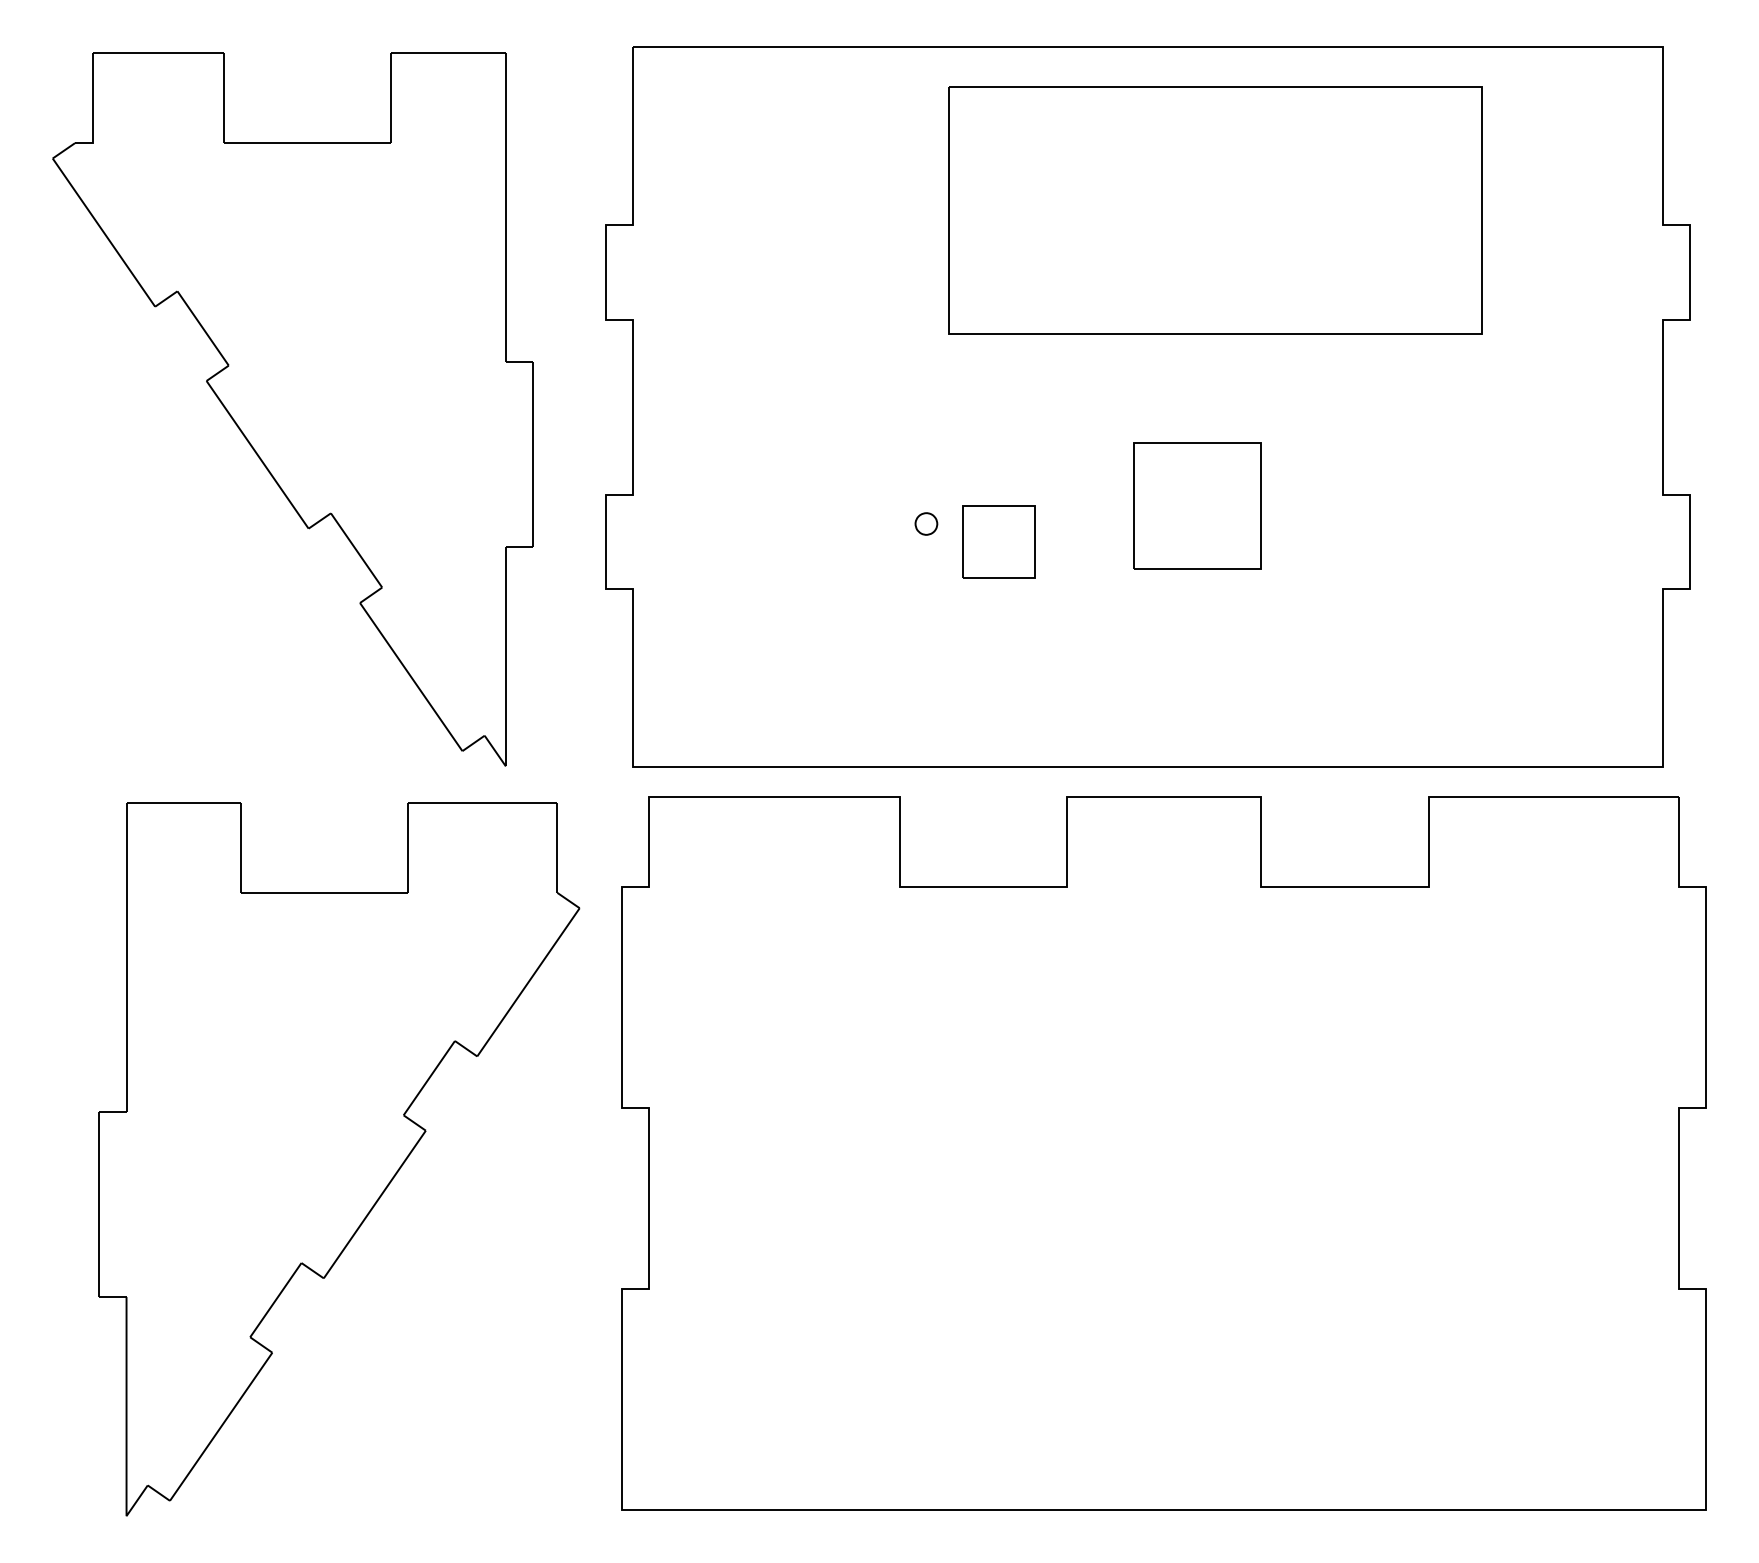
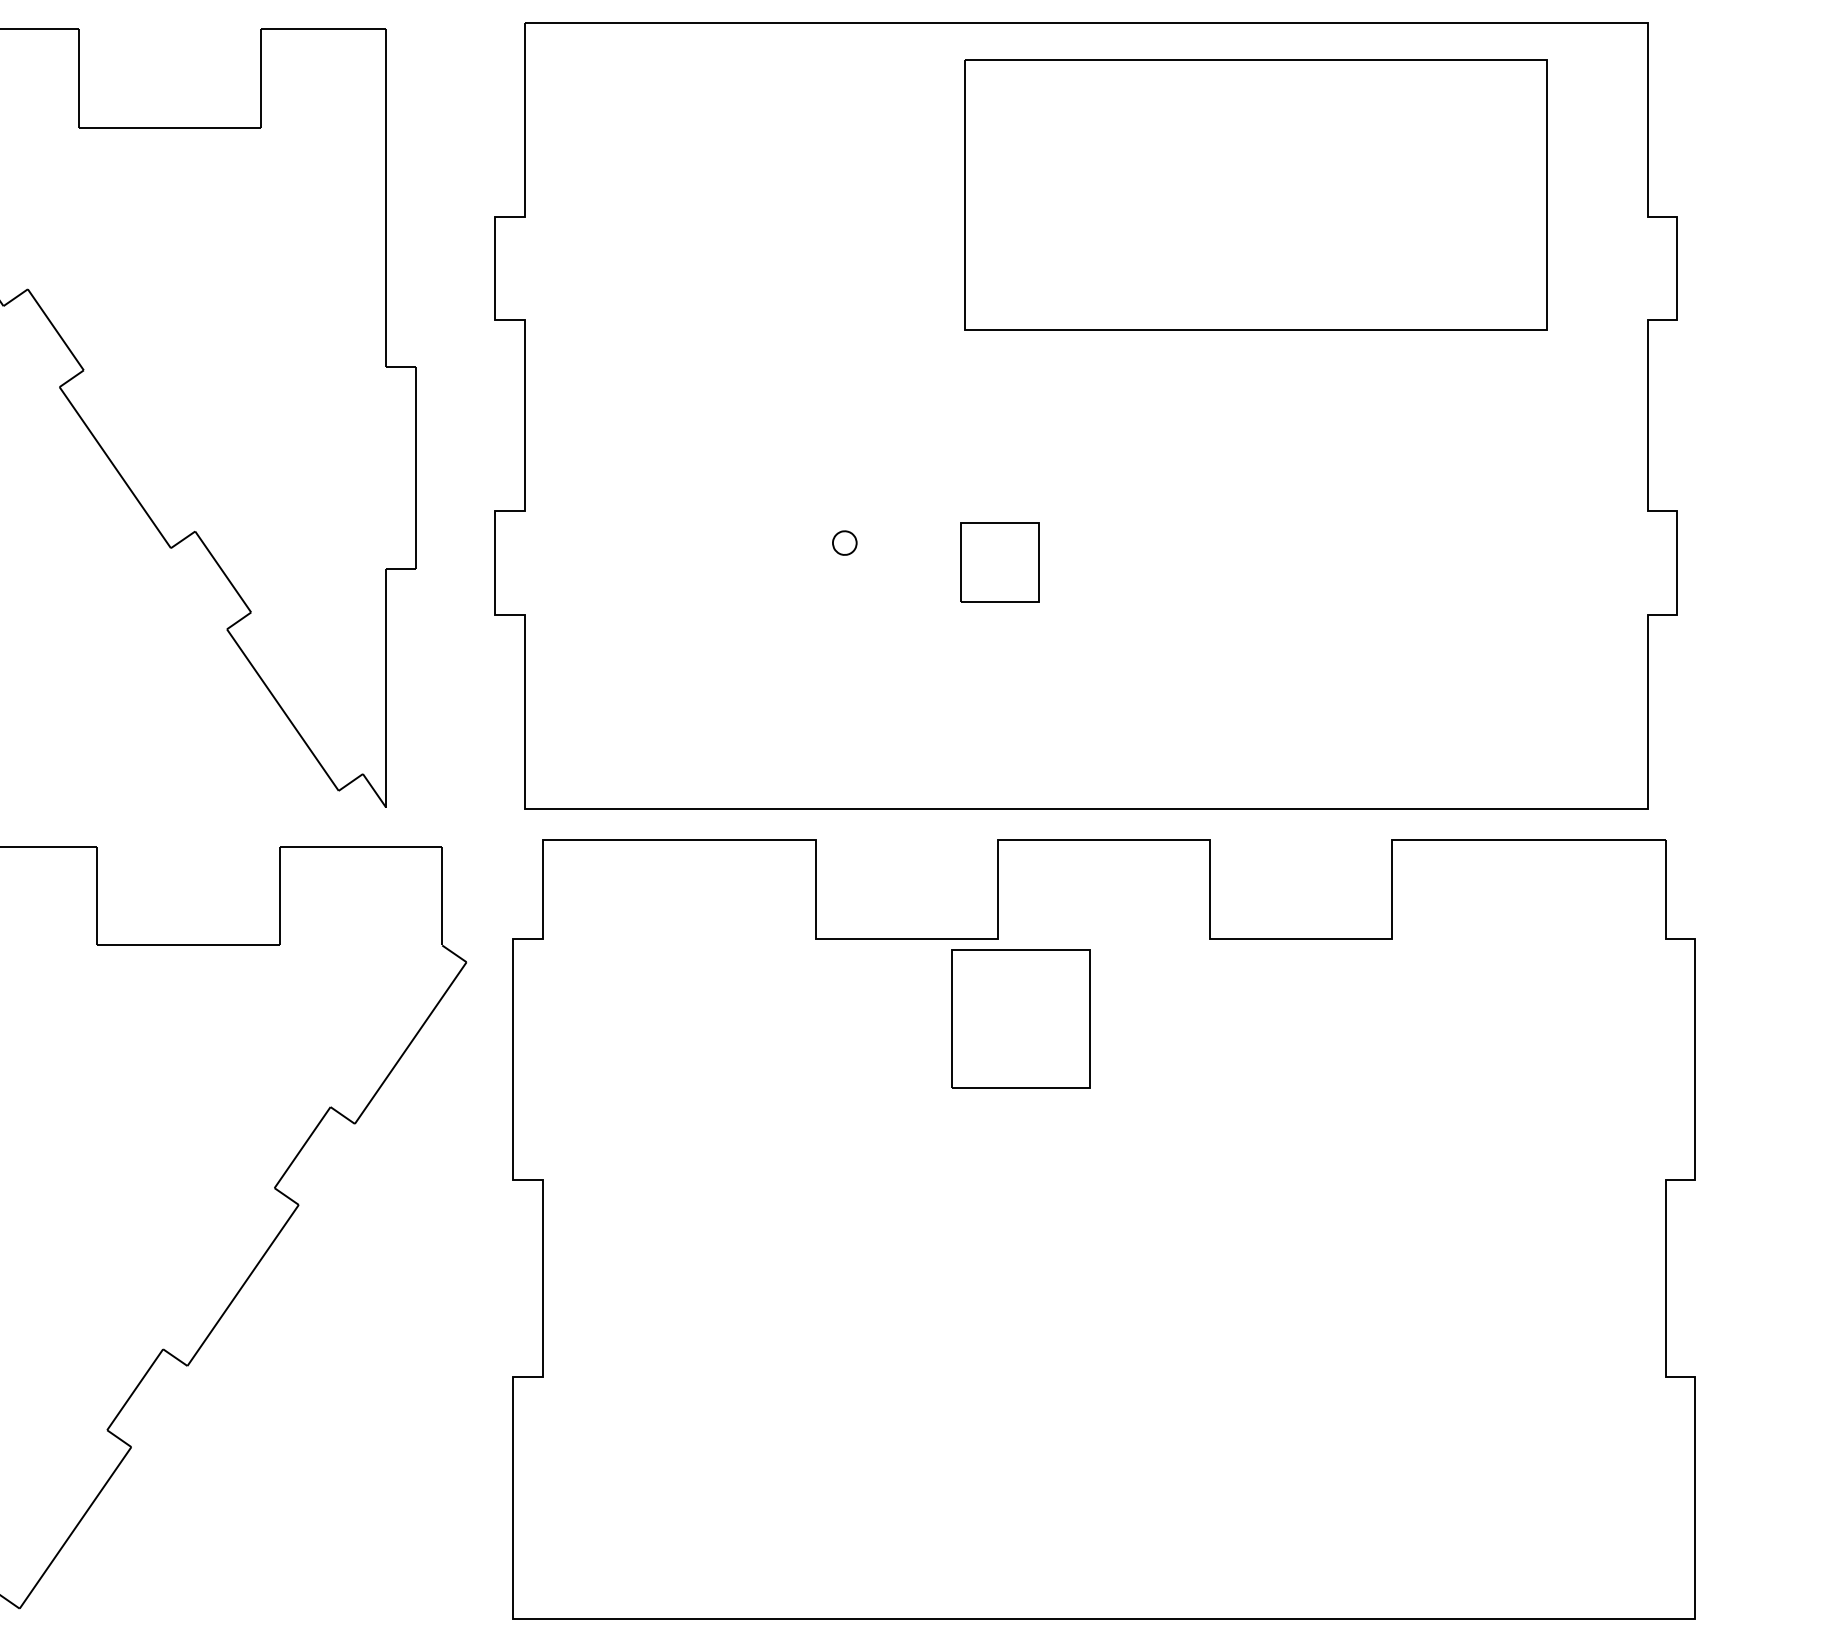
part: (1215, 210) -> (1256, 194), moved
part: (1197, 505) -> (1021, 1018), moved
part: (998, 541) -> (999, 562), moved

